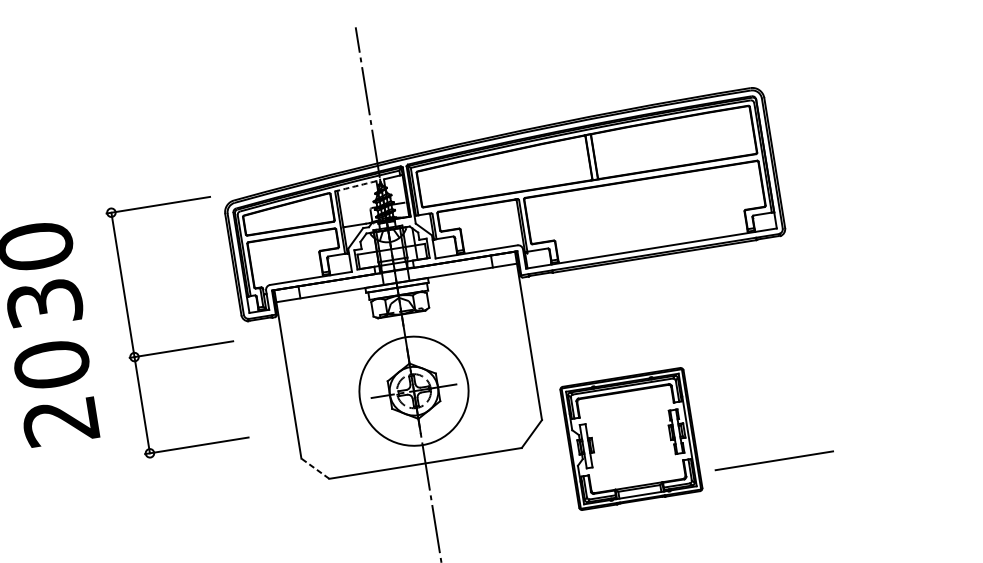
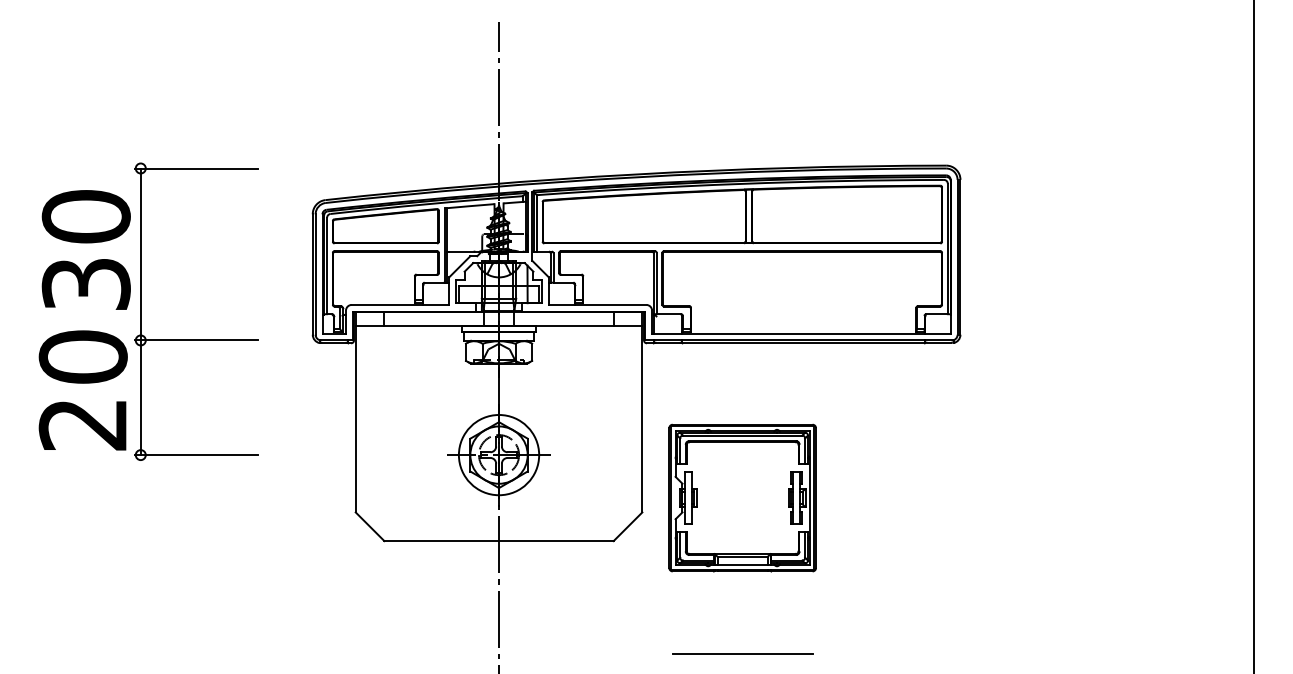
arc: (355, 186) -> (469, 206), dashed -> solid
part: (181, 348) -> (196, 339), moved
circle: (413, 390) -> (498, 454), size x0.62
part: (631, 438) -> (742, 497), moved
line: (774, 460) -> (742, 653), moved
line: (314, 468) -> (369, 526), dashed -> solid

